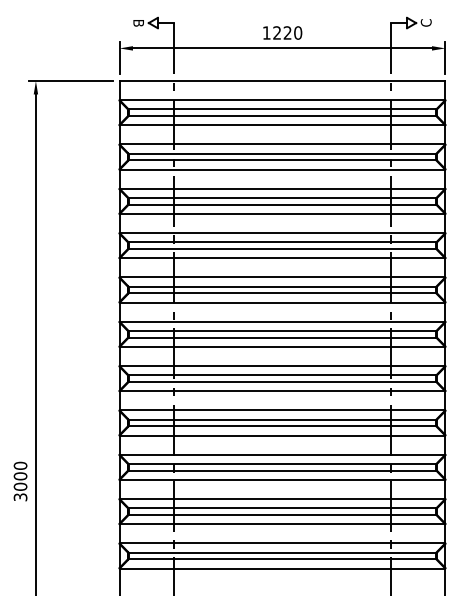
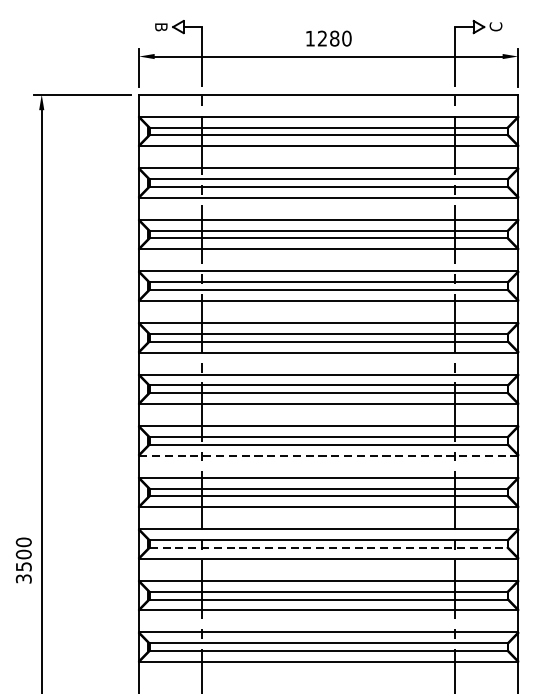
text: (287, 32) -> (334, 38), 1220 -> 1280
line: (282, 391) -> (328, 455), solid -> dashed
line: (283, 470) -> (329, 547), solid -> dashed
text: (20, 486) -> (23, 566), 3000 -> 3500

